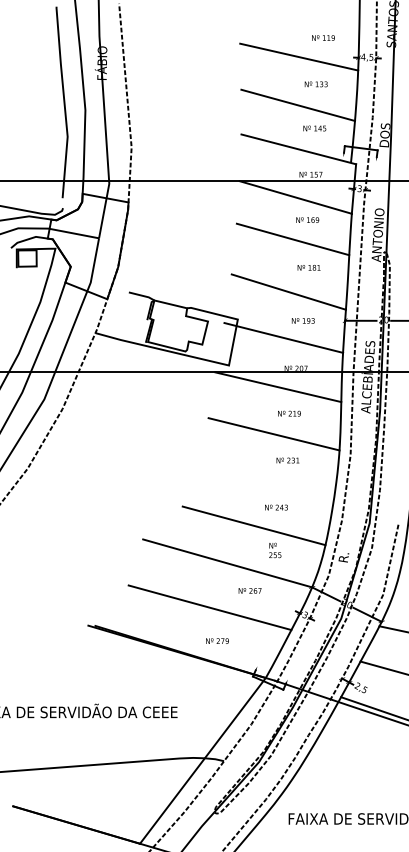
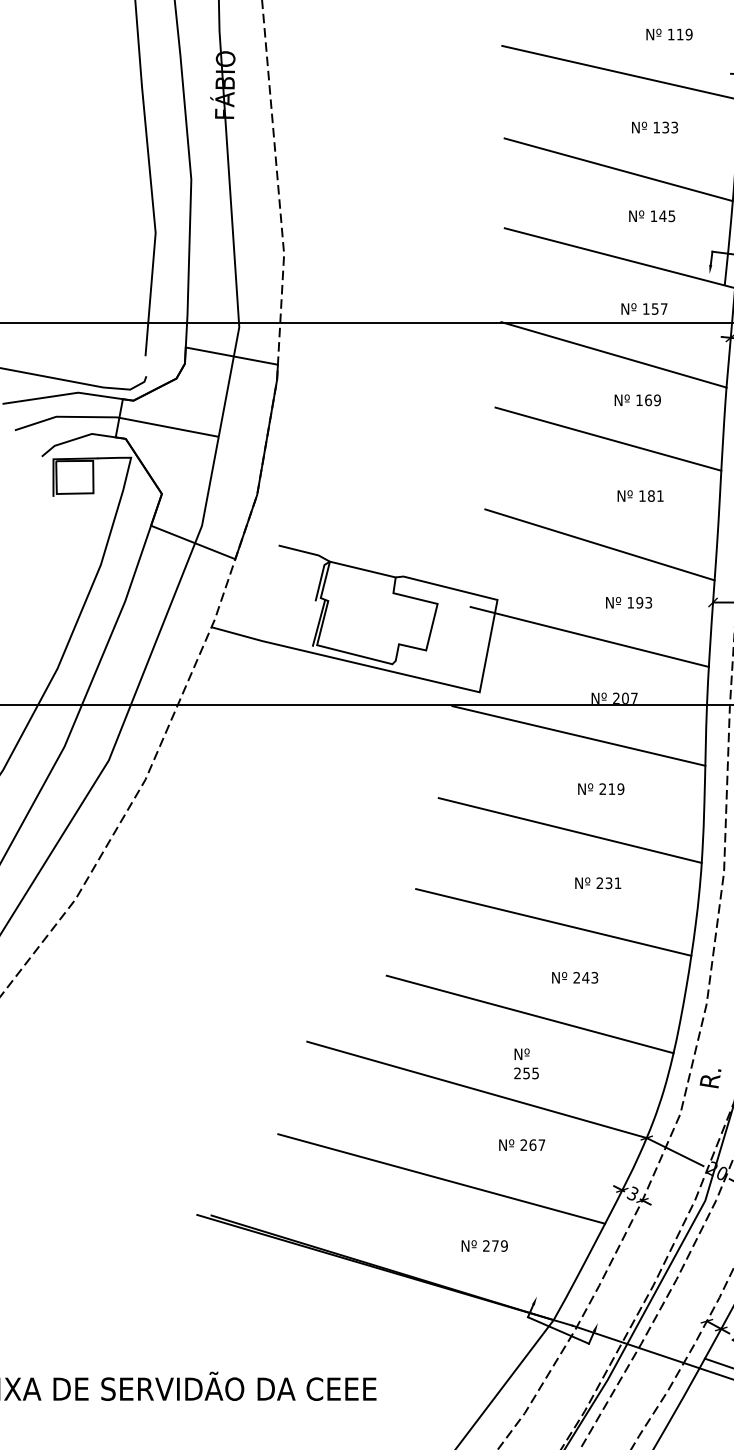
line: (265, 479) -> (553, 921), added
text: (275, 550) -> (526, 1063), moved
text: (217, 640) -> (484, 1244), moved

